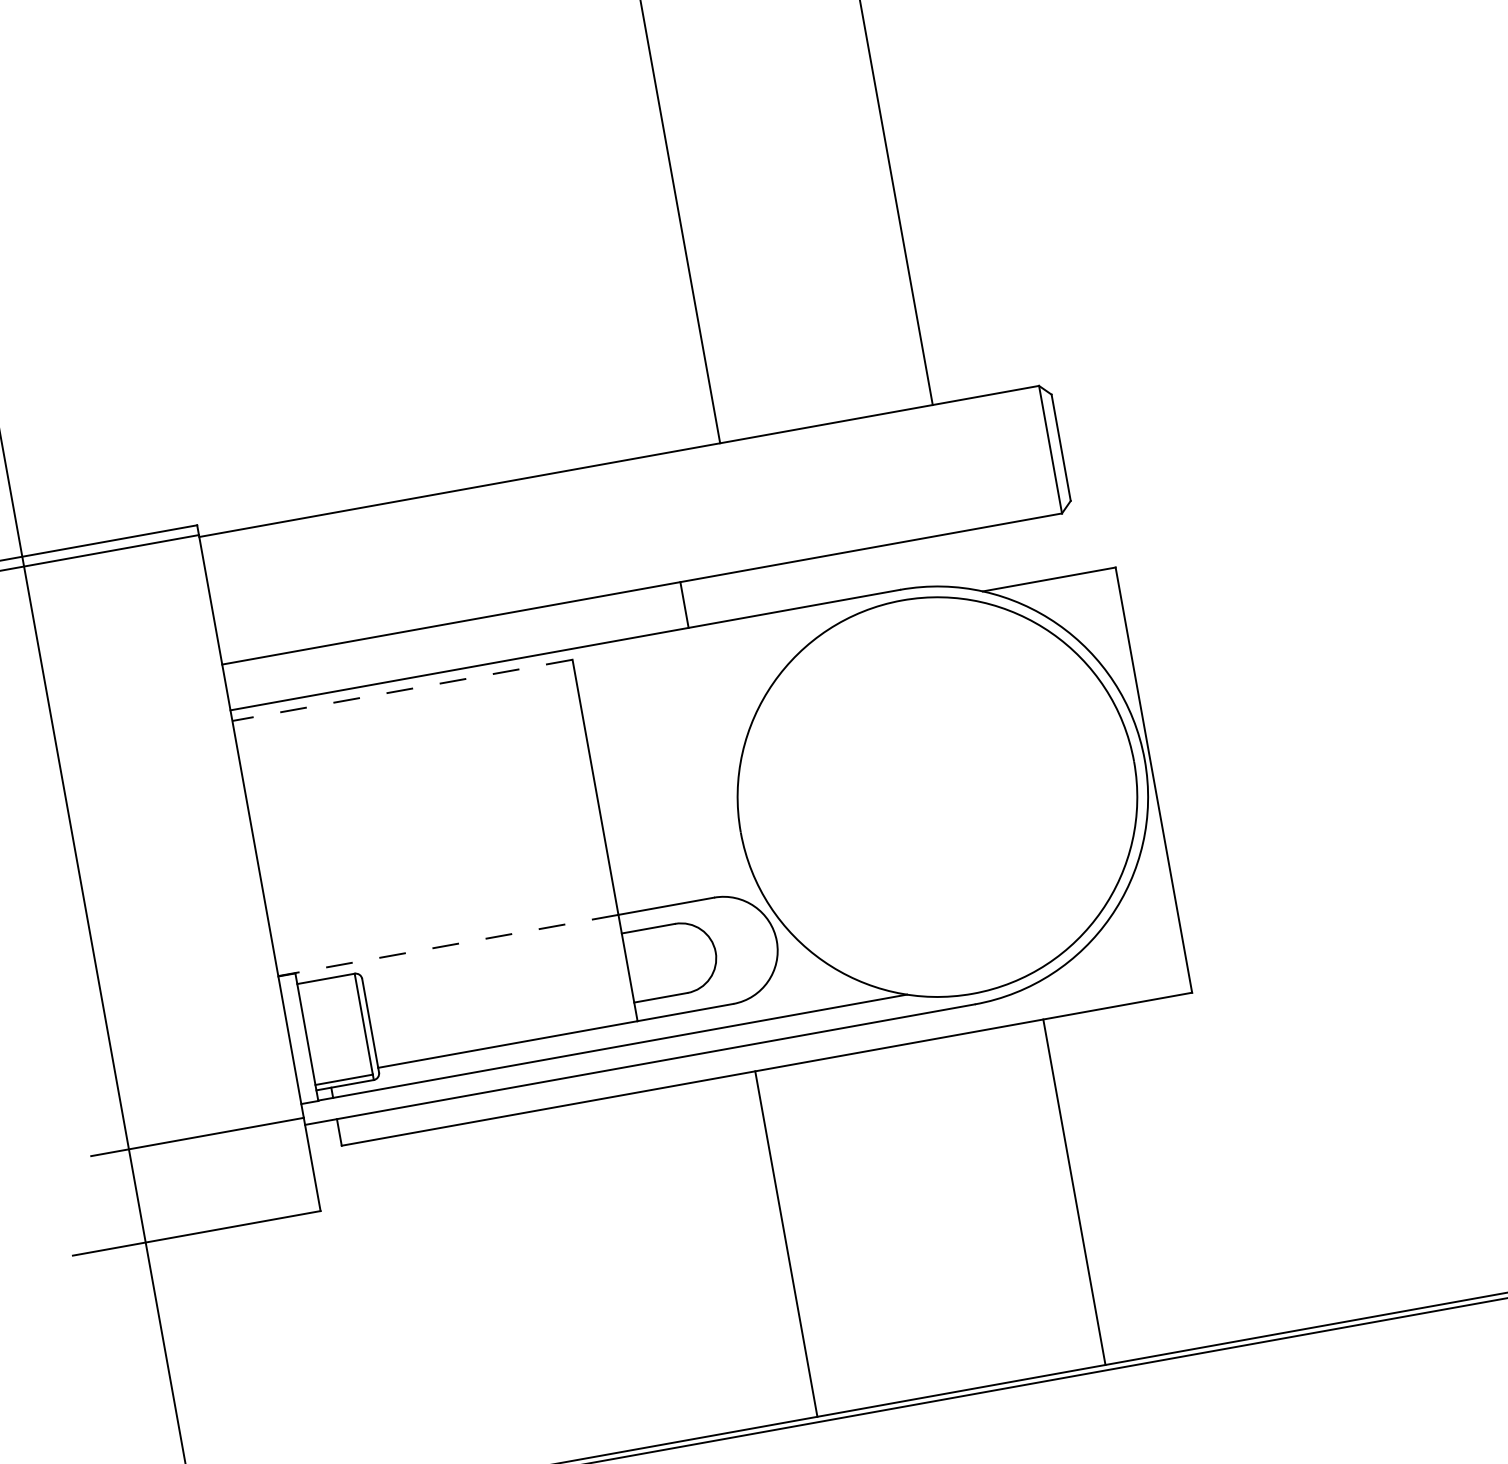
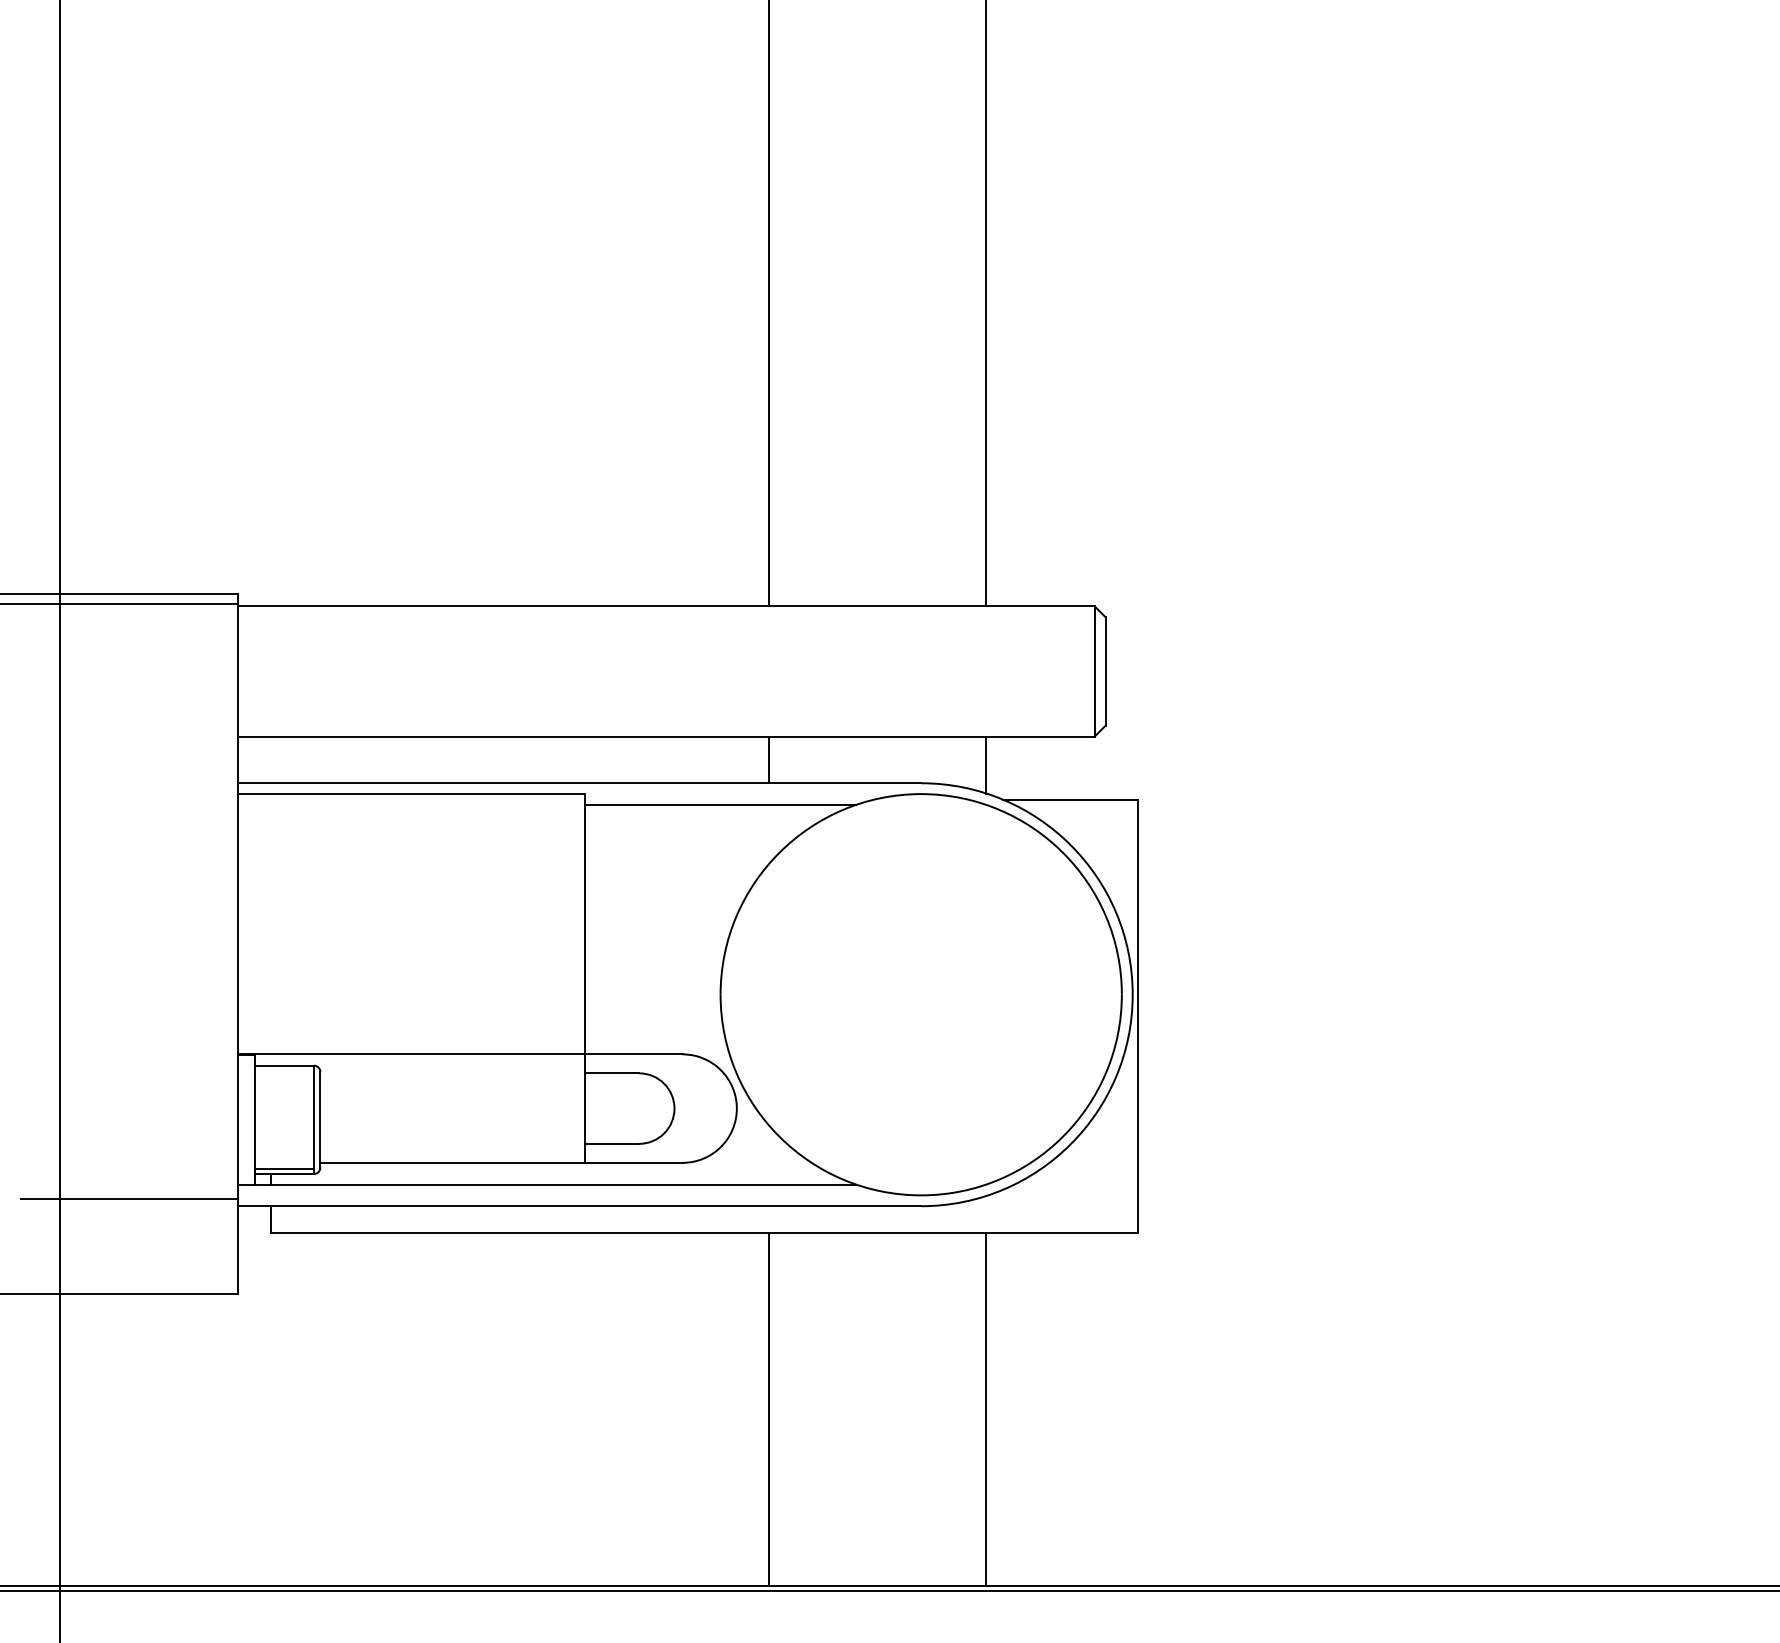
line: (960, 559) -> (986, 764), added
line: (684, 604) -> (769, 759), moved
line: (707, 646) -> (720, 804), added
line: (402, 690) -> (411, 794), dashed -> solid
line: (448, 945) -> (411, 1054), dashed -> solid
line: (786, 1244) -> (769, 1409), moved

